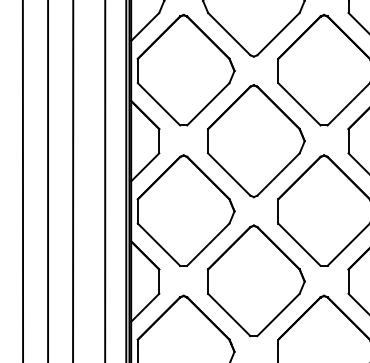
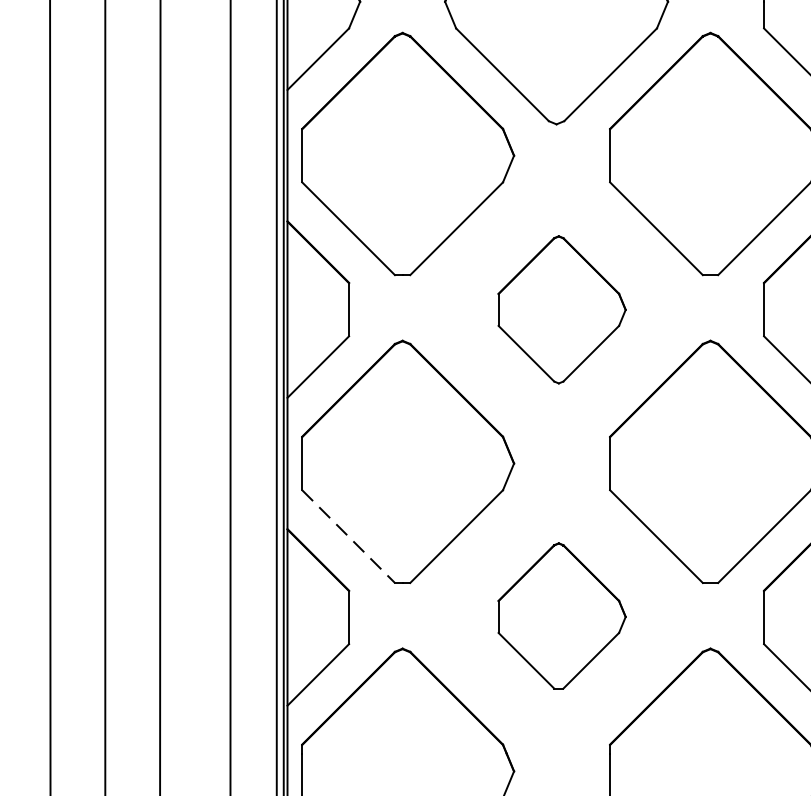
part: (256, 141) -> (562, 310), size x0.6
line: (159, 244) -> (349, 536), solid -> dashed
part: (256, 280) -> (562, 615), size x0.6

